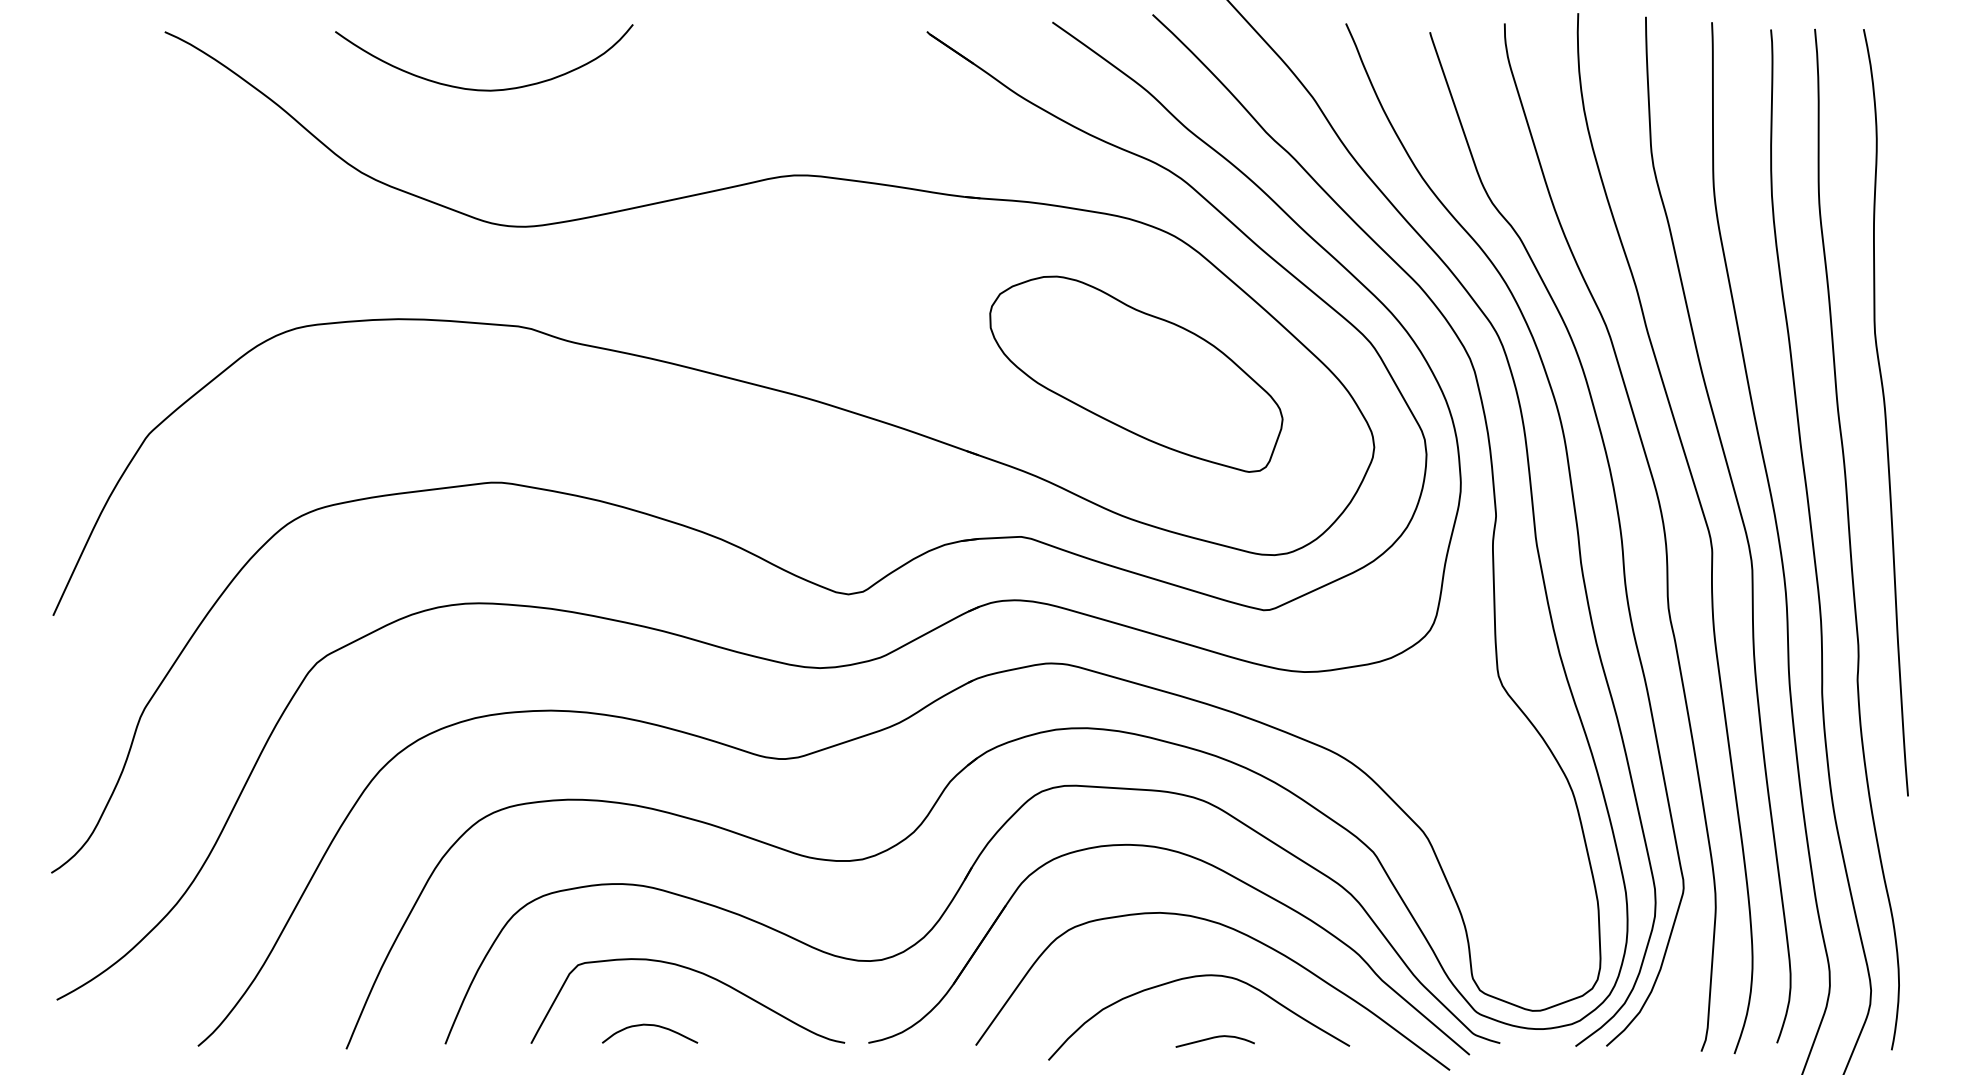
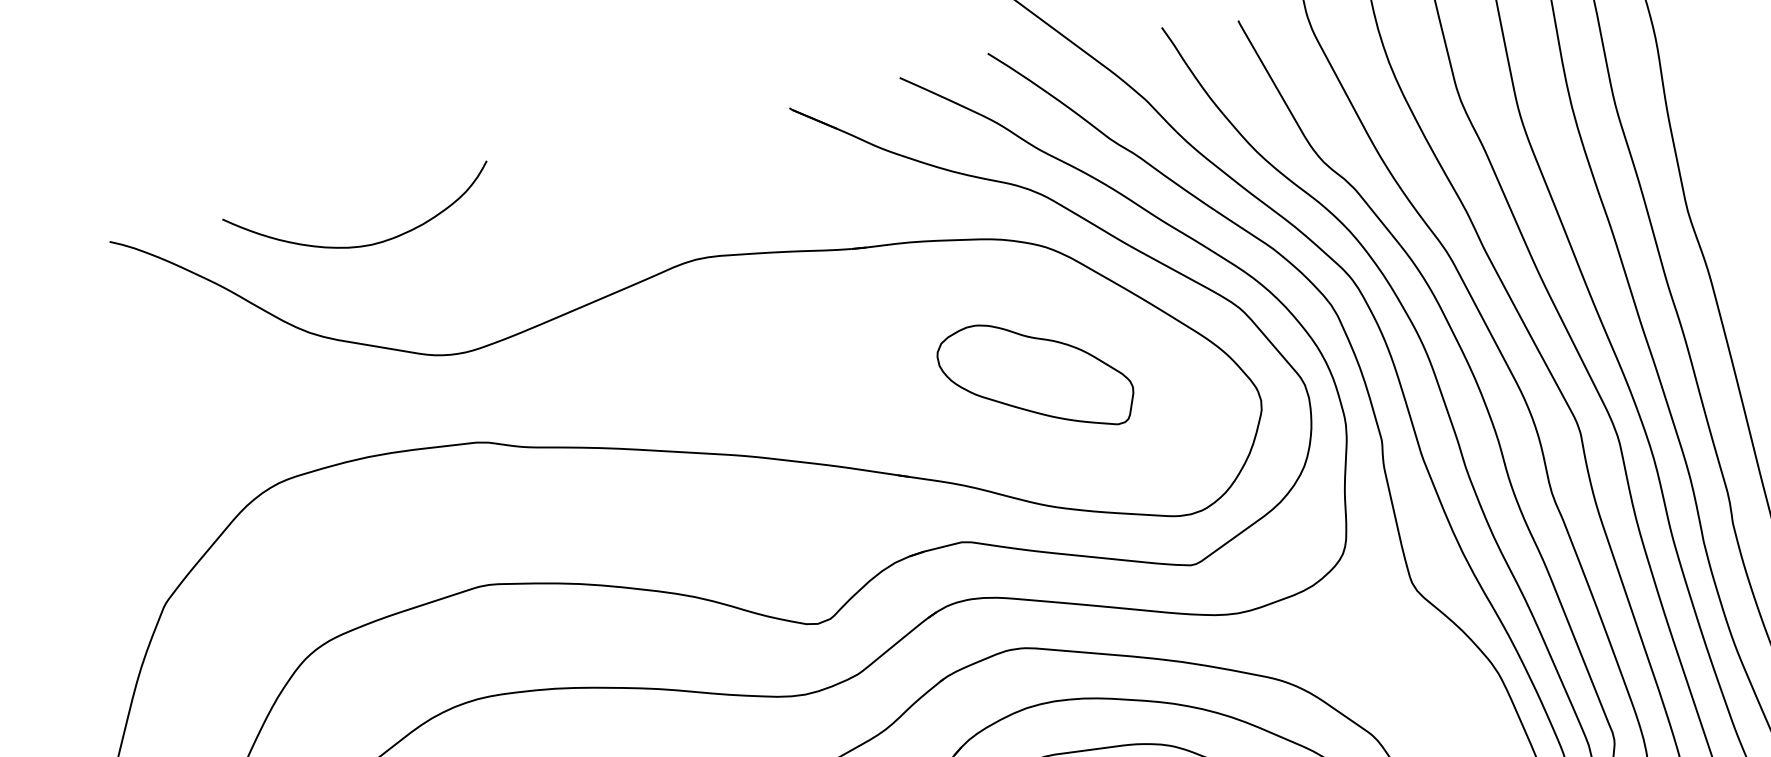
curve: (484, 89) -> (365, 244), moved
part: (1136, 373) -> (1036, 376), size x0.7

